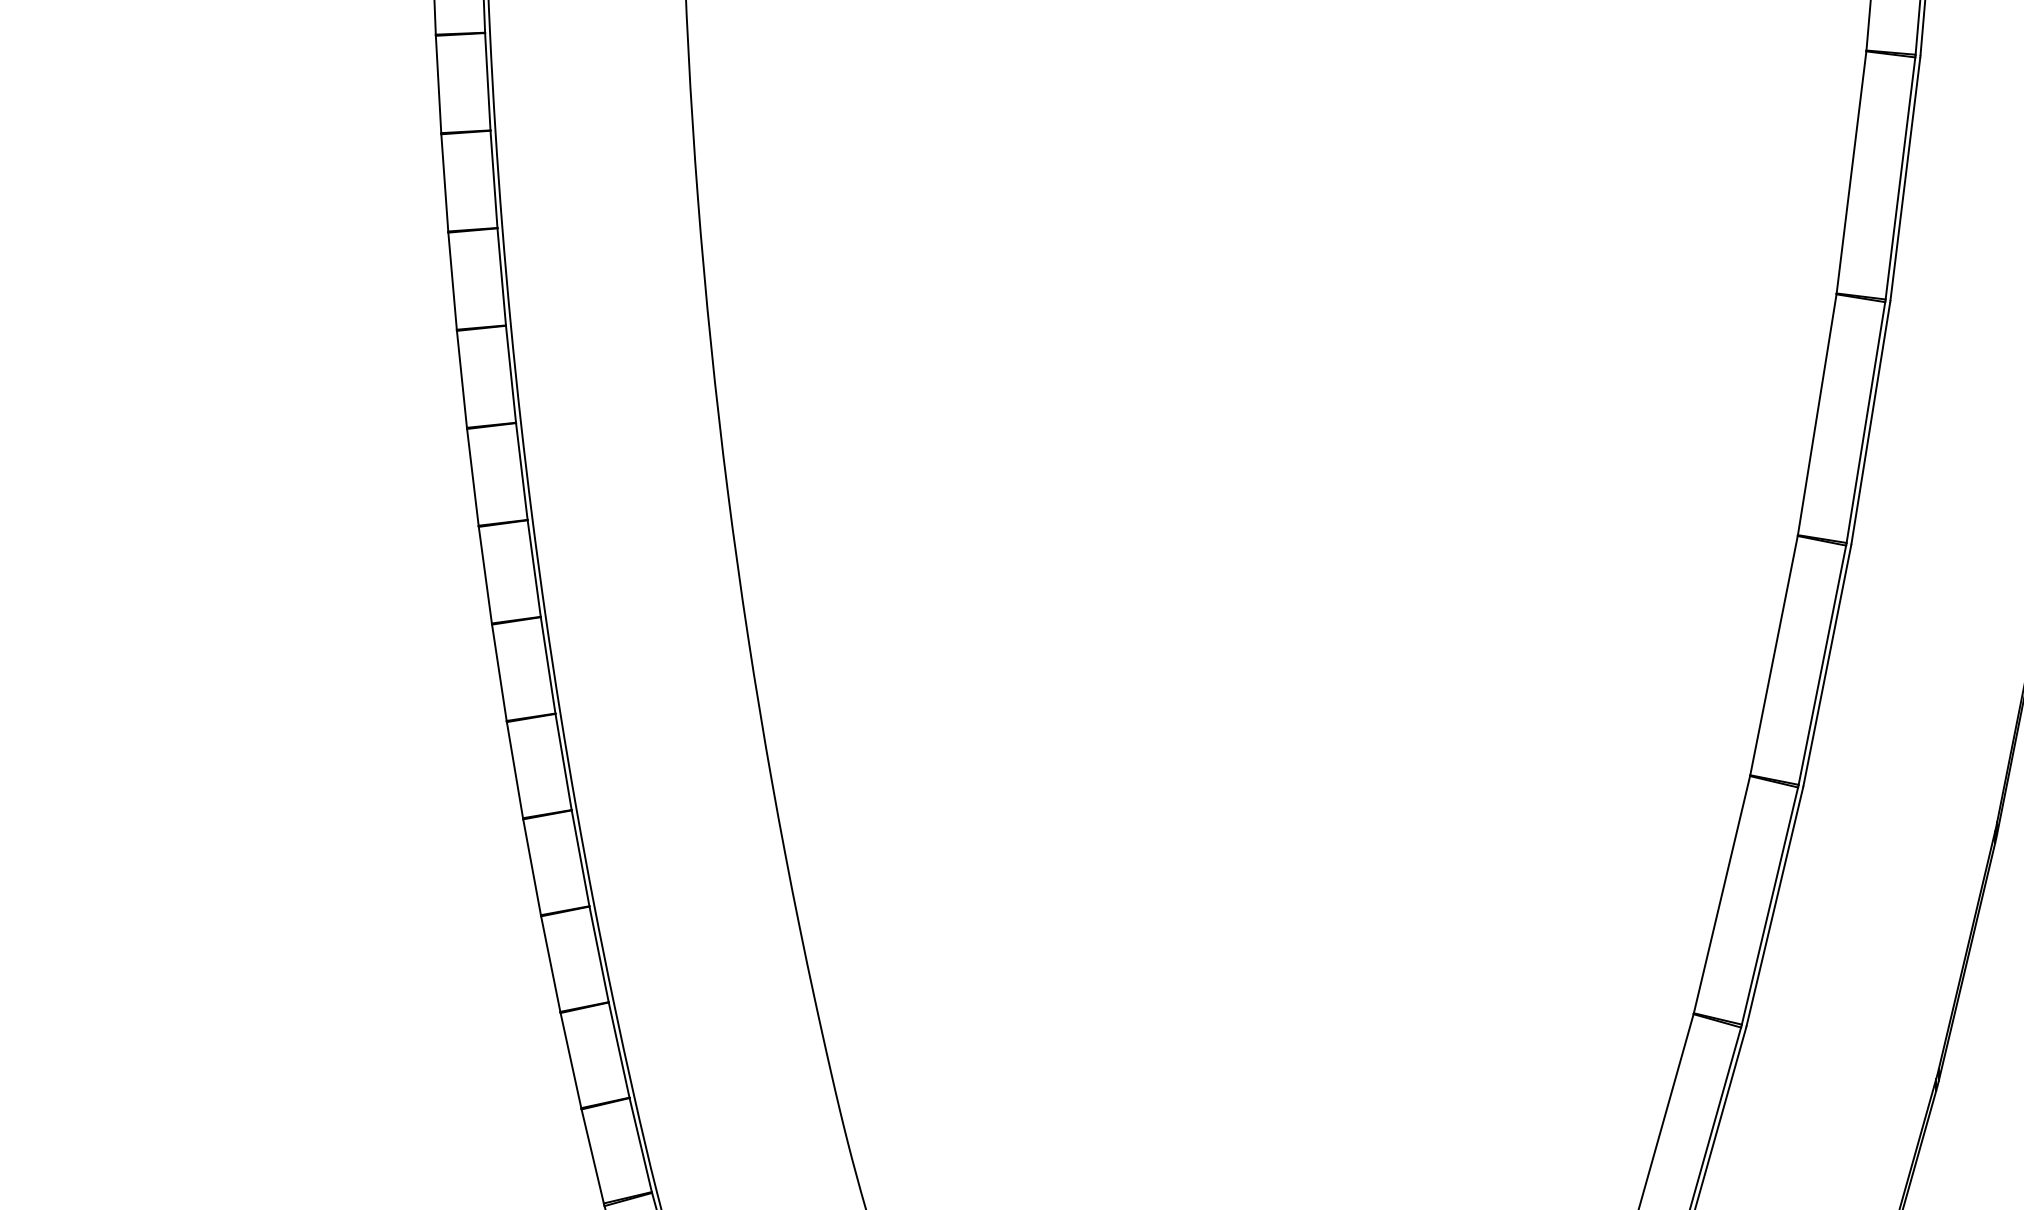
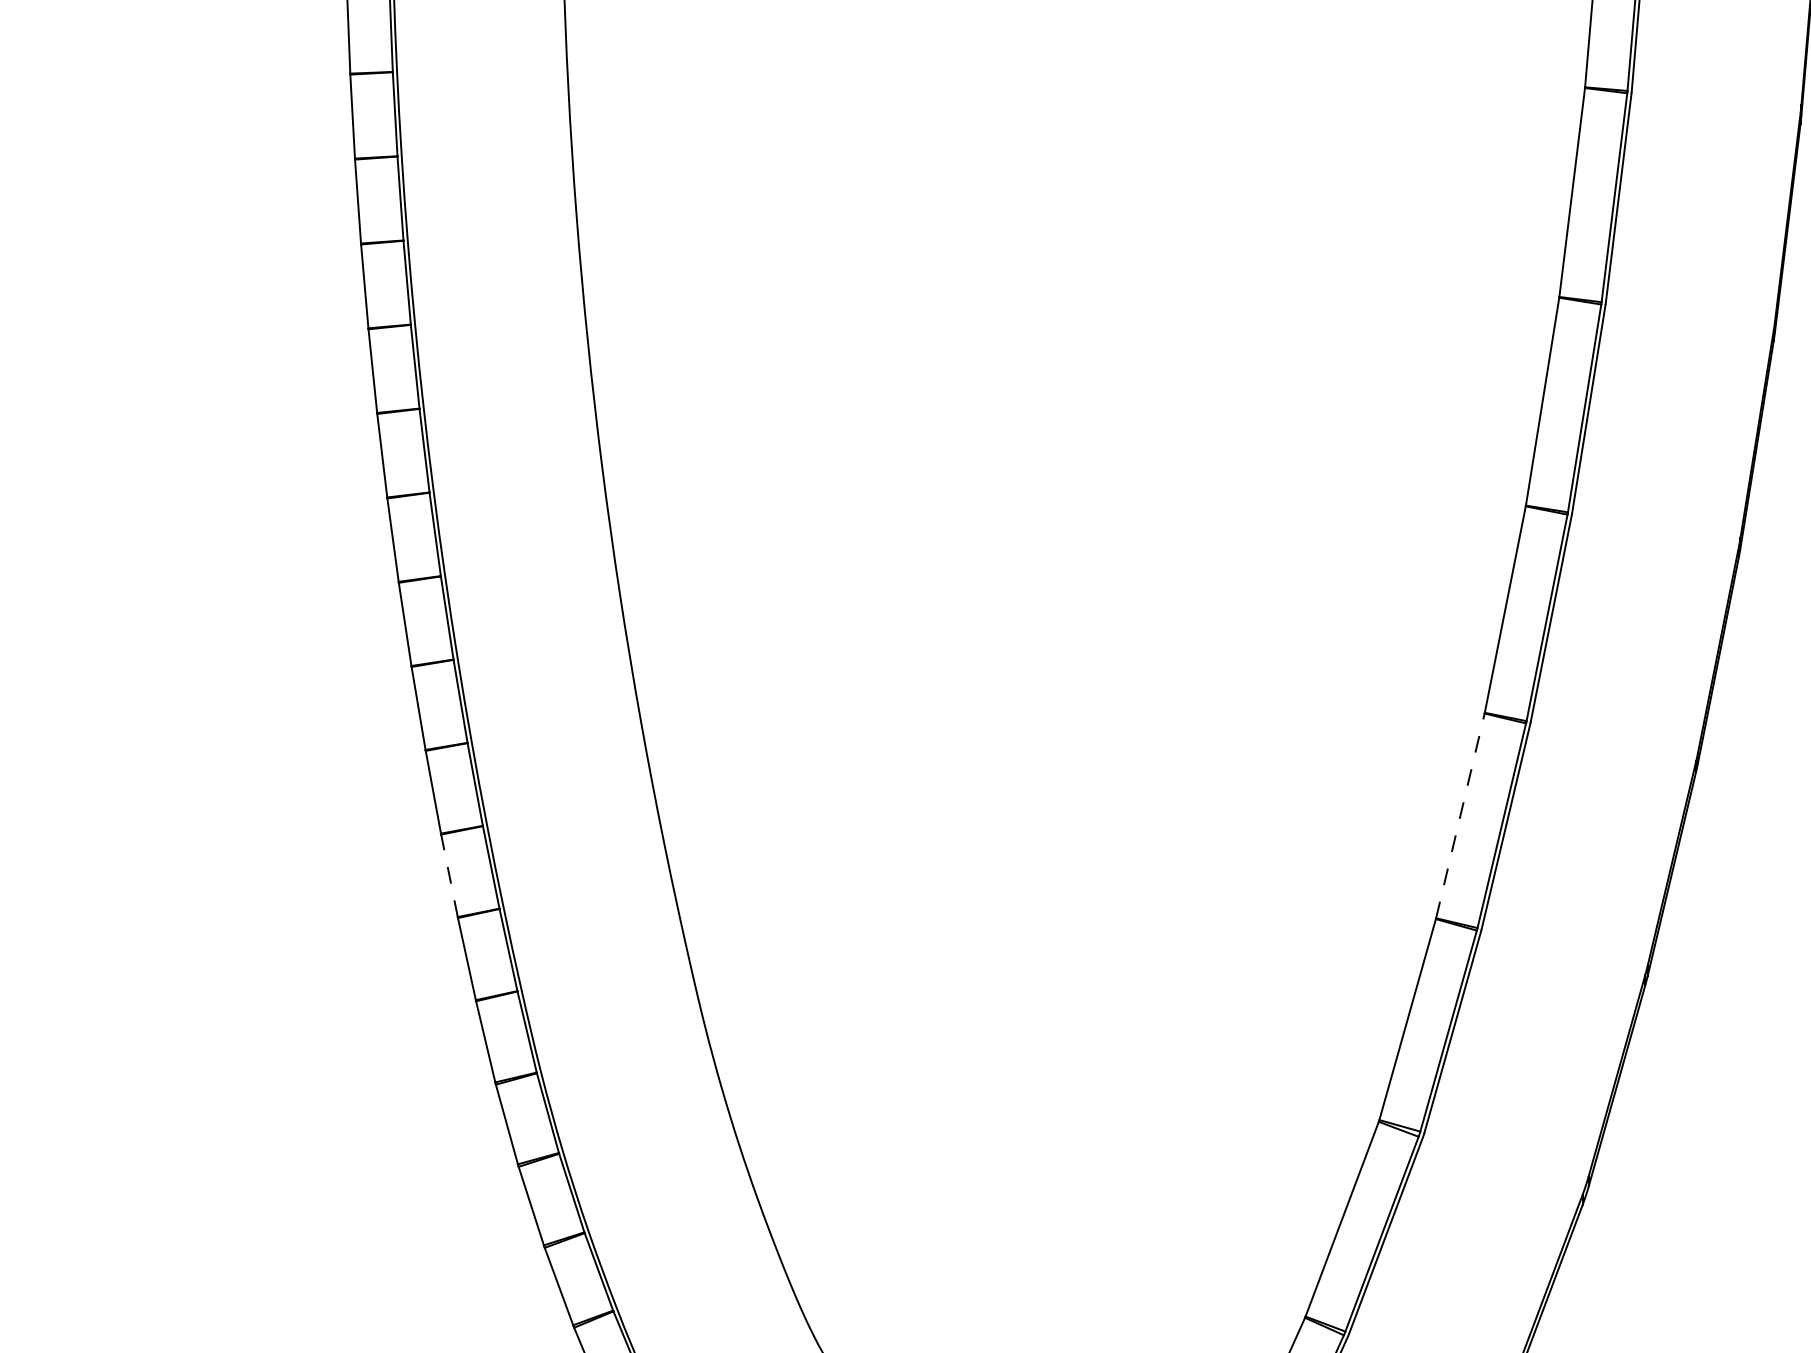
line: (1722, 894) -> (1460, 815), solid -> dashed
line: (550, 963) -> (449, 875), solid -> dashed

